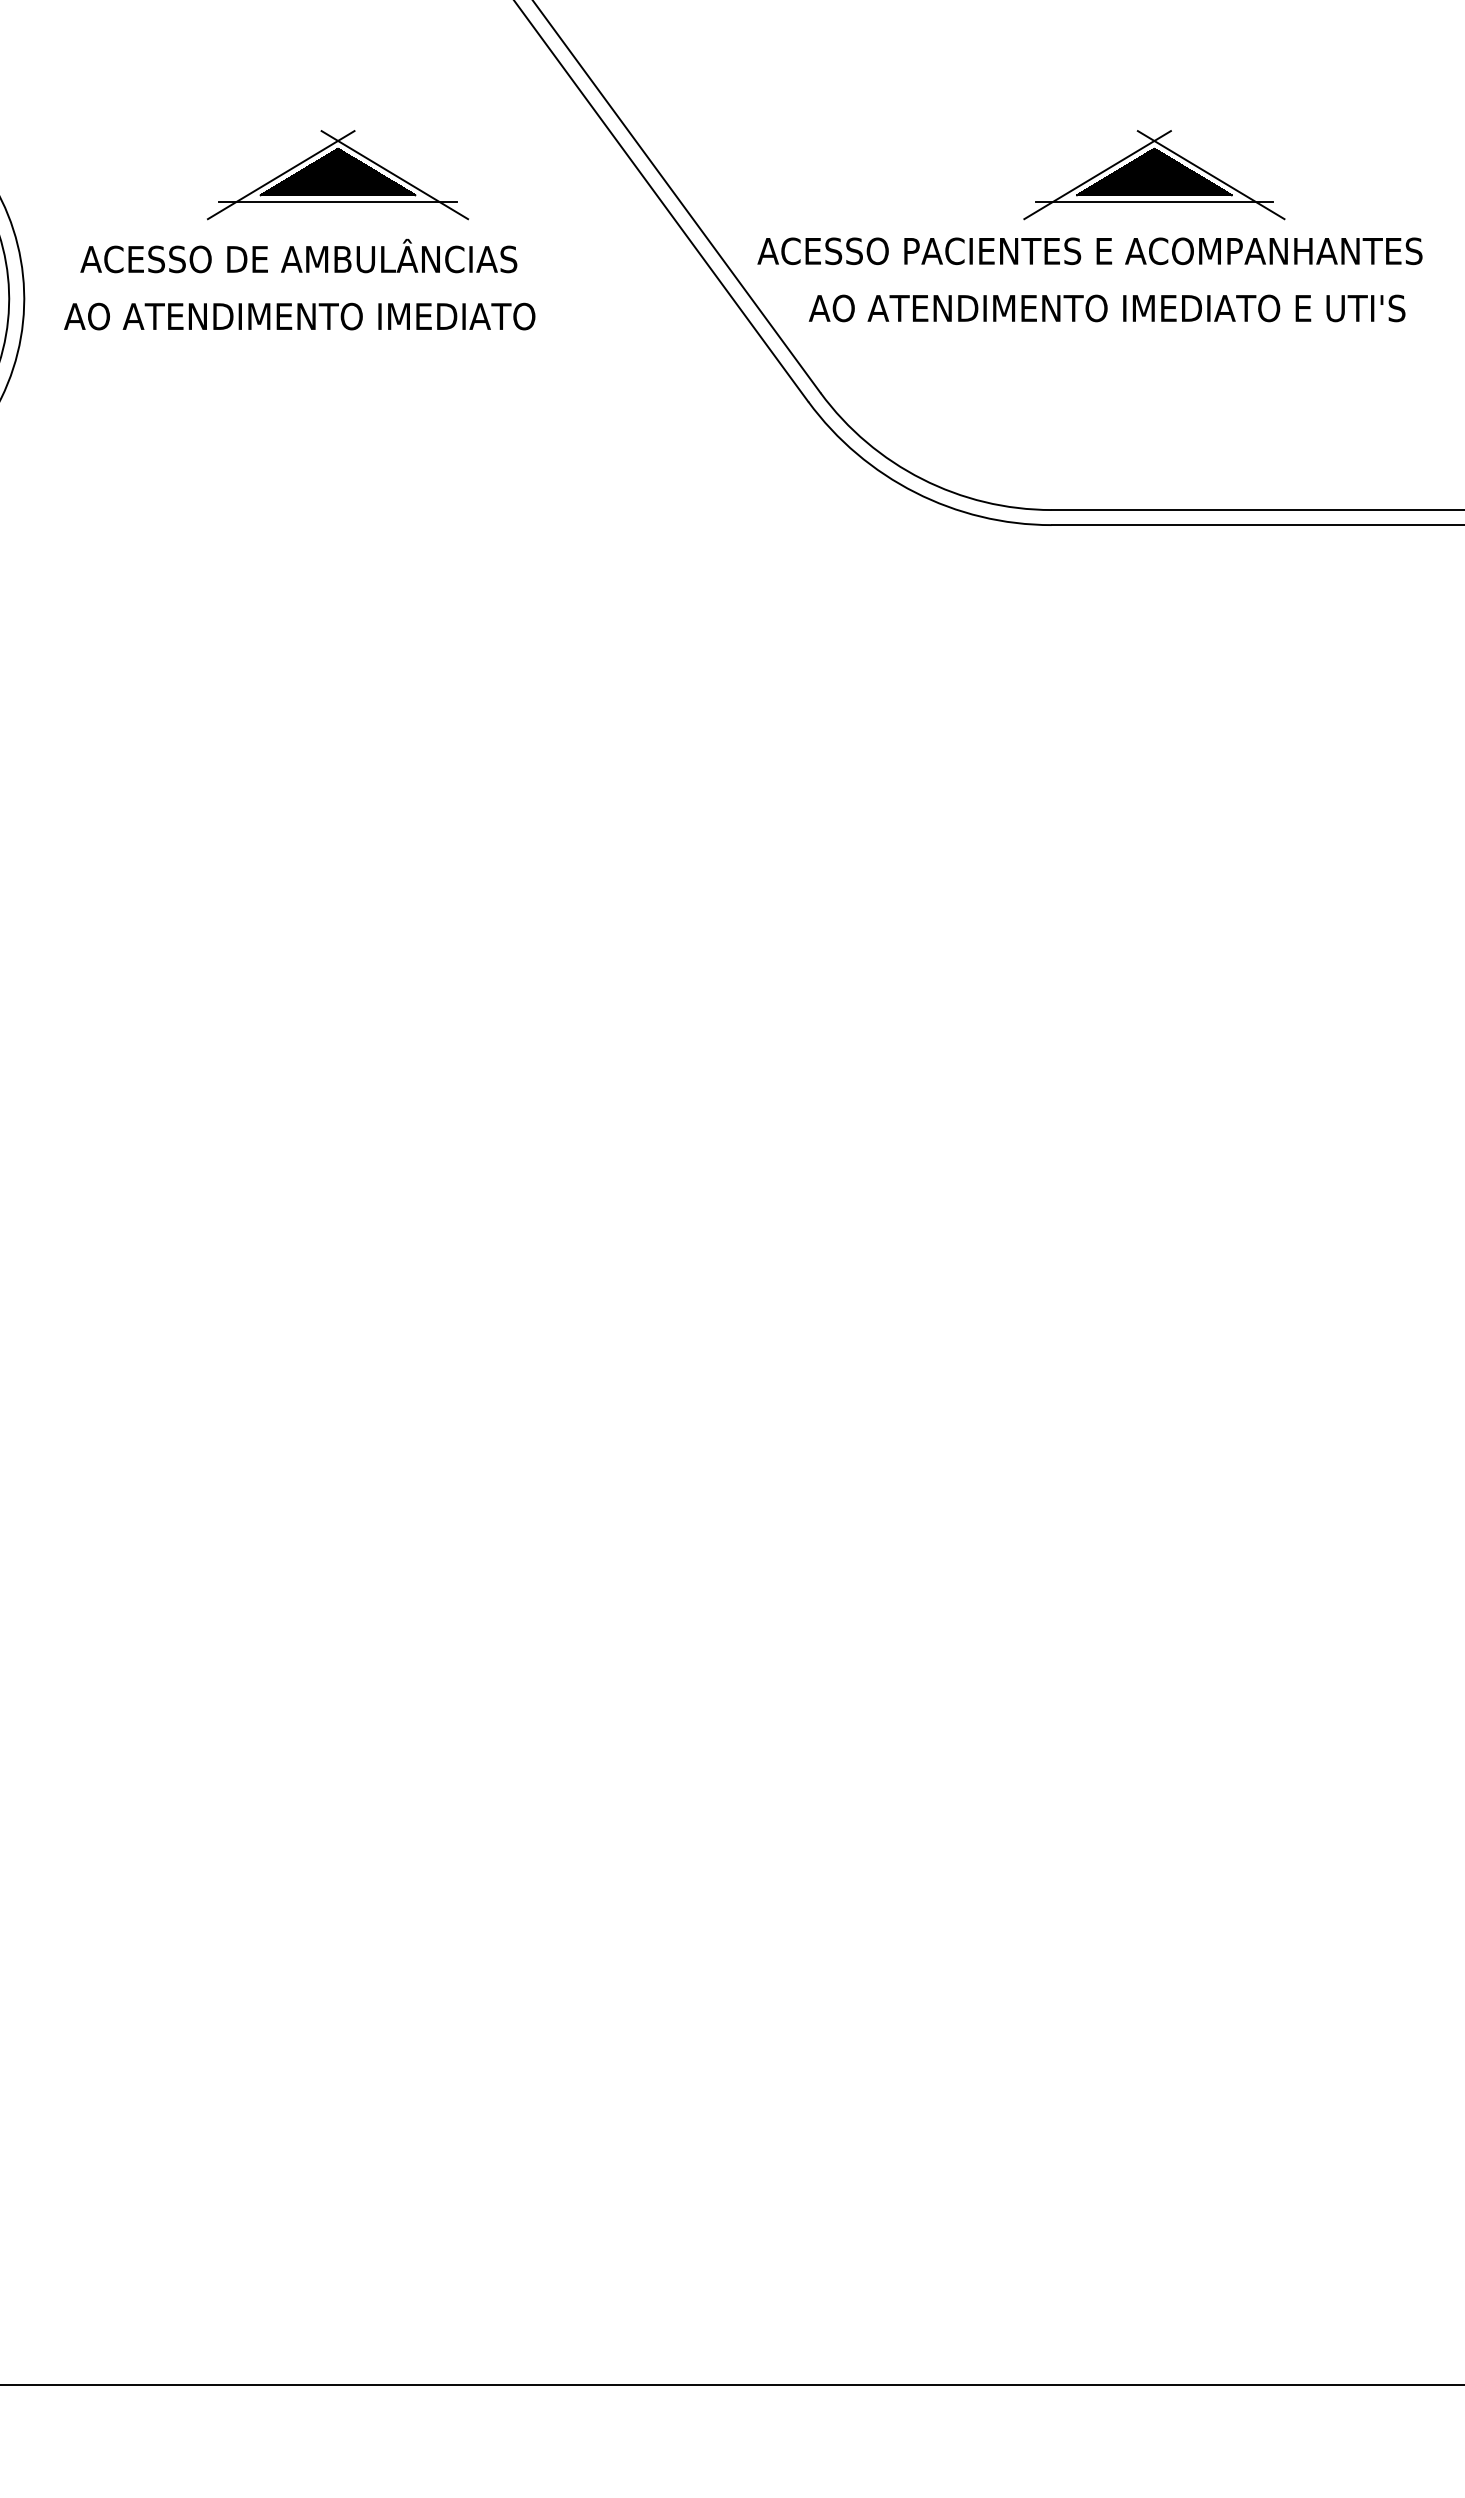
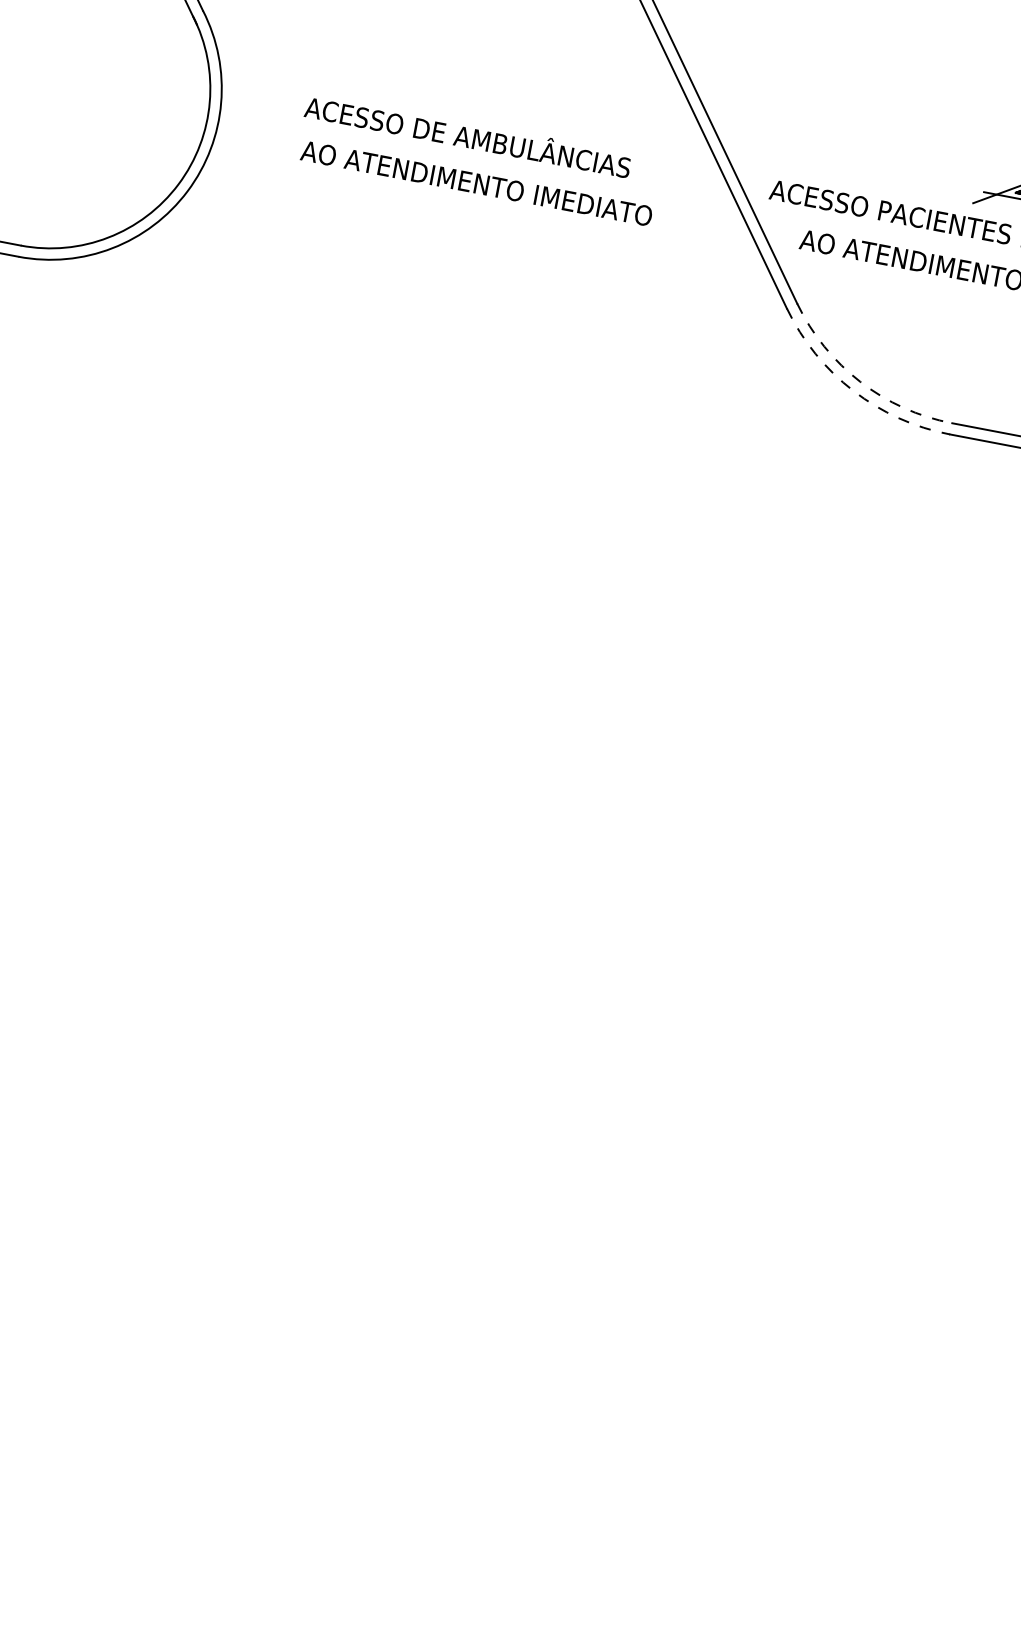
part: (337, 175) -> (469, 73), removed
text: (298, 255) -> (468, 134), moved
text: (299, 316) -> (476, 183), moved
arc: (922, 479) -> (860, 382), solid -> dashed
arc: (915, 492) -> (853, 390), solid -> dashed

